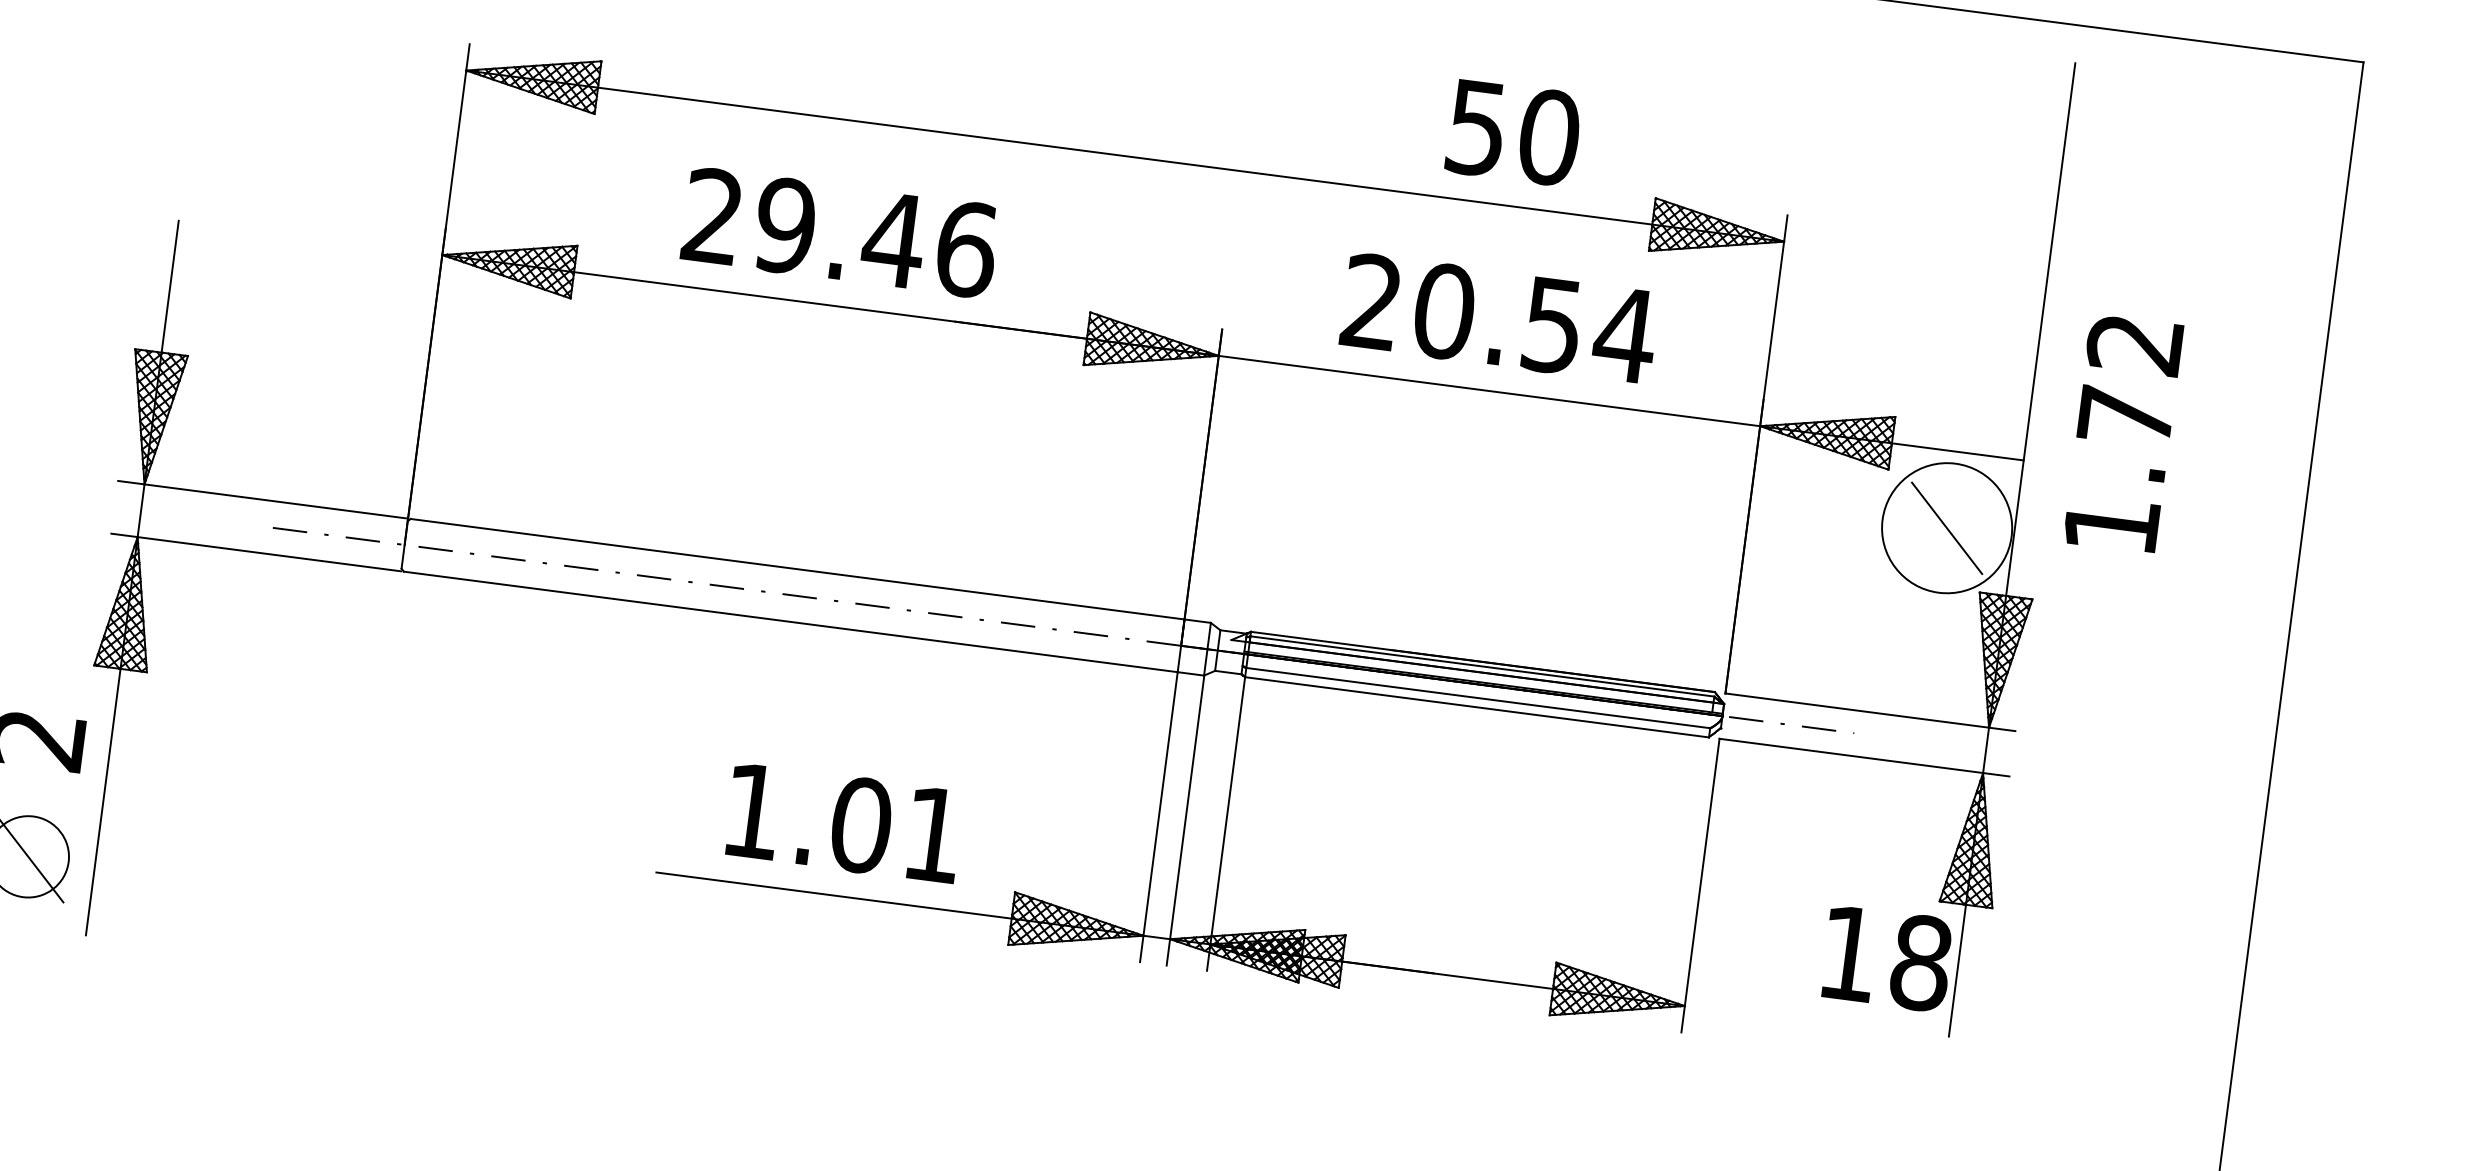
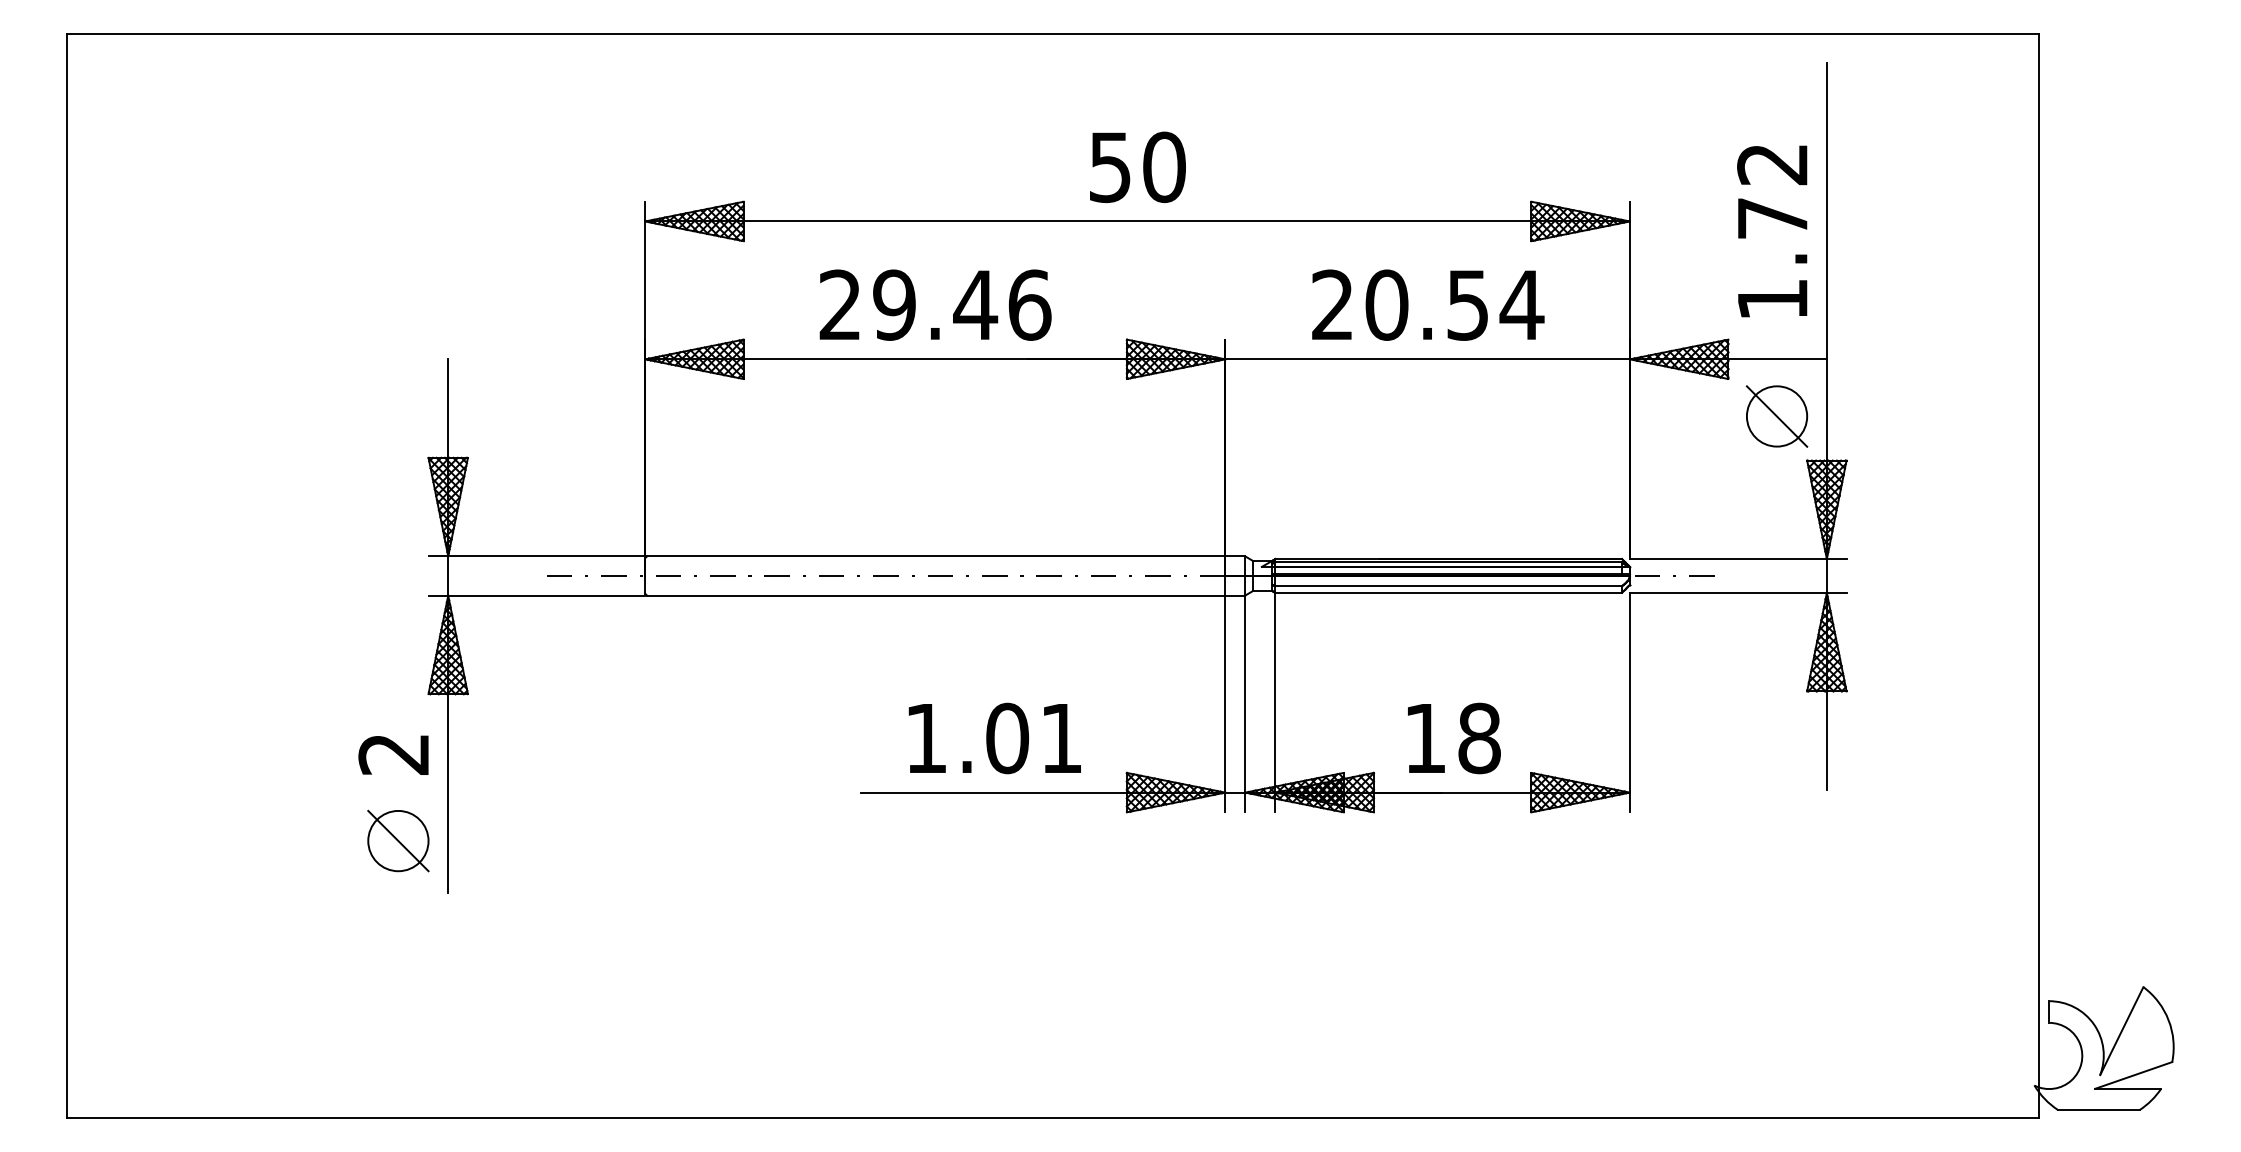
text: (1513, 131) -> (1137, 166), moved
text: (2123, 434) -> (1772, 231), moved
circle: (1946, 528) -> (1776, 416), size x0.62
text: (1887, 958) -> (1454, 738), moved

